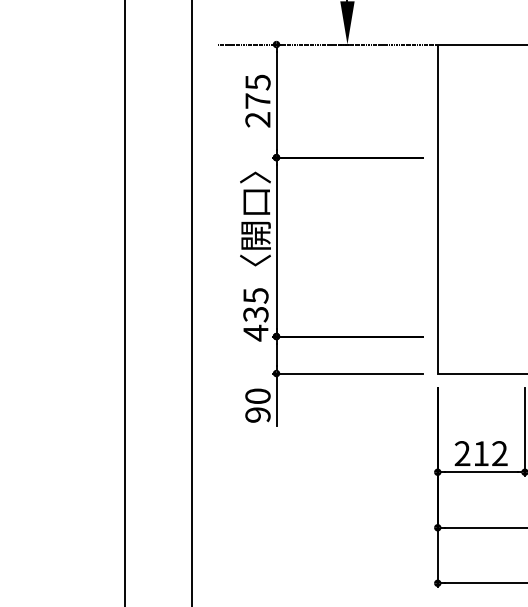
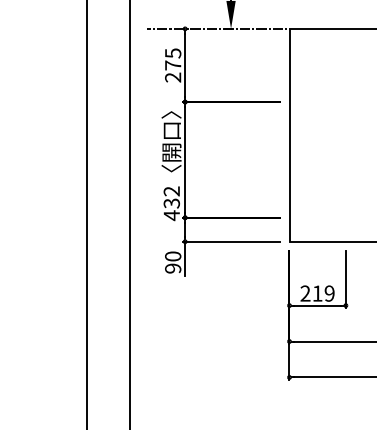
text: (255, 295) -> (171, 191), 435 -> 432
text: (499, 453) -> (329, 293), 212 -> 219

